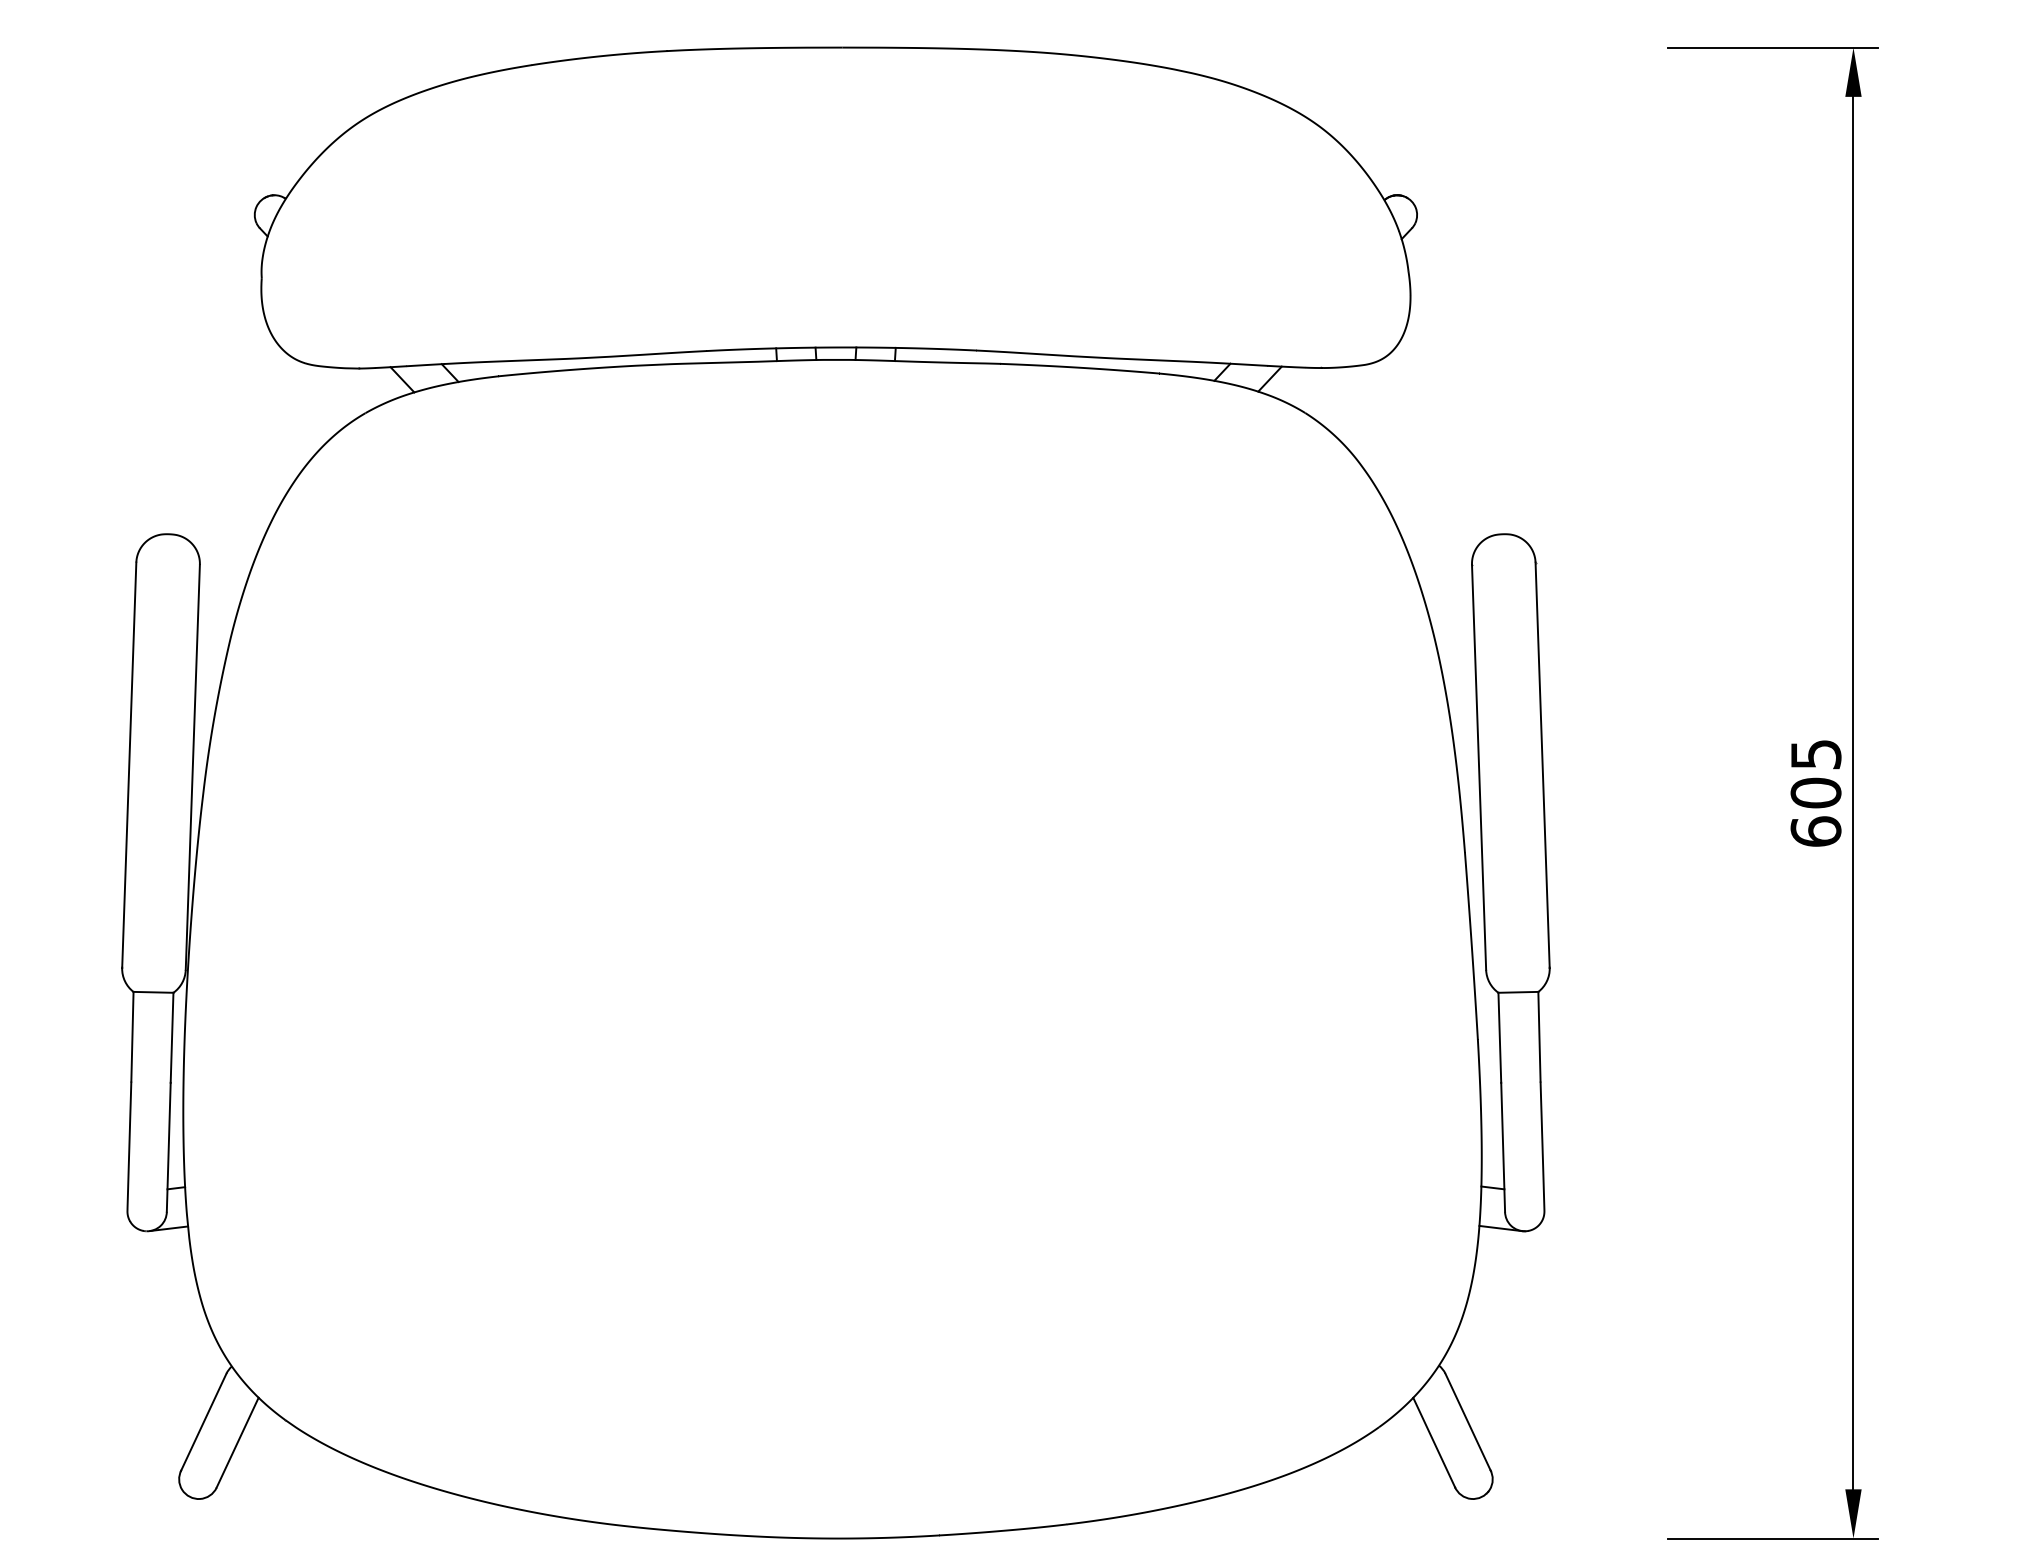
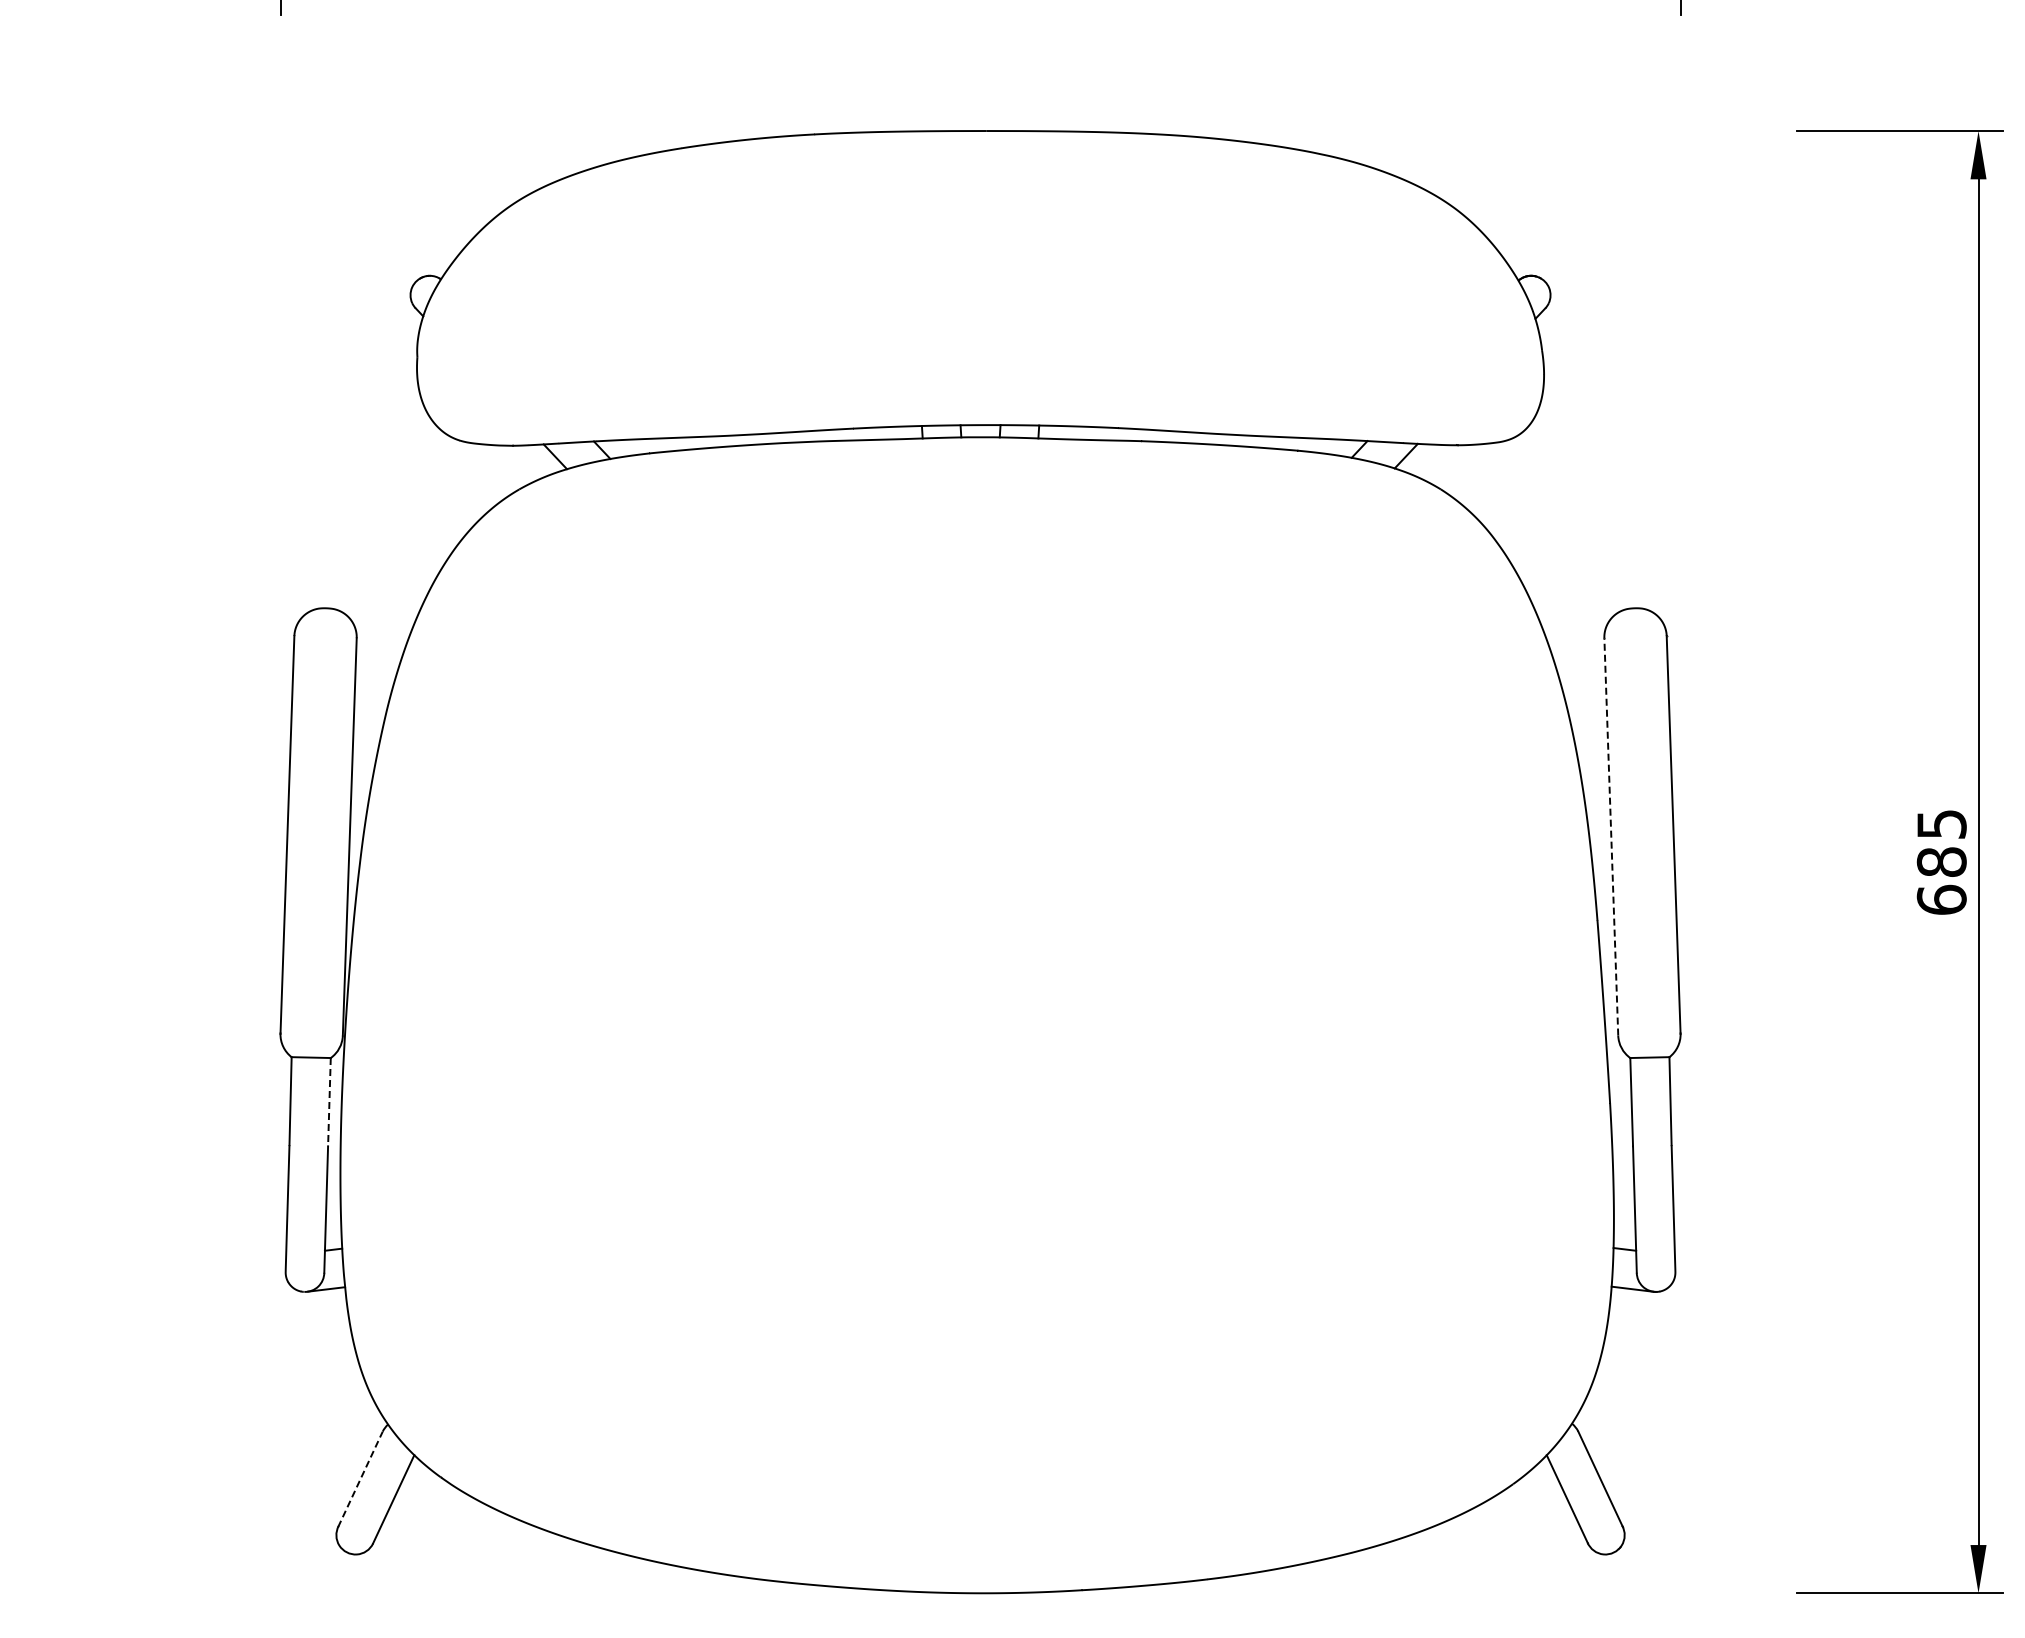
line: (1479, 766) -> (1611, 836), solid -> dashed
text: (1815, 793) -> (1941, 862), 605 -> 685
line: (172, 1038) -> (329, 1102), solid -> dashed
line: (203, 1422) -> (360, 1479), solid -> dashed

